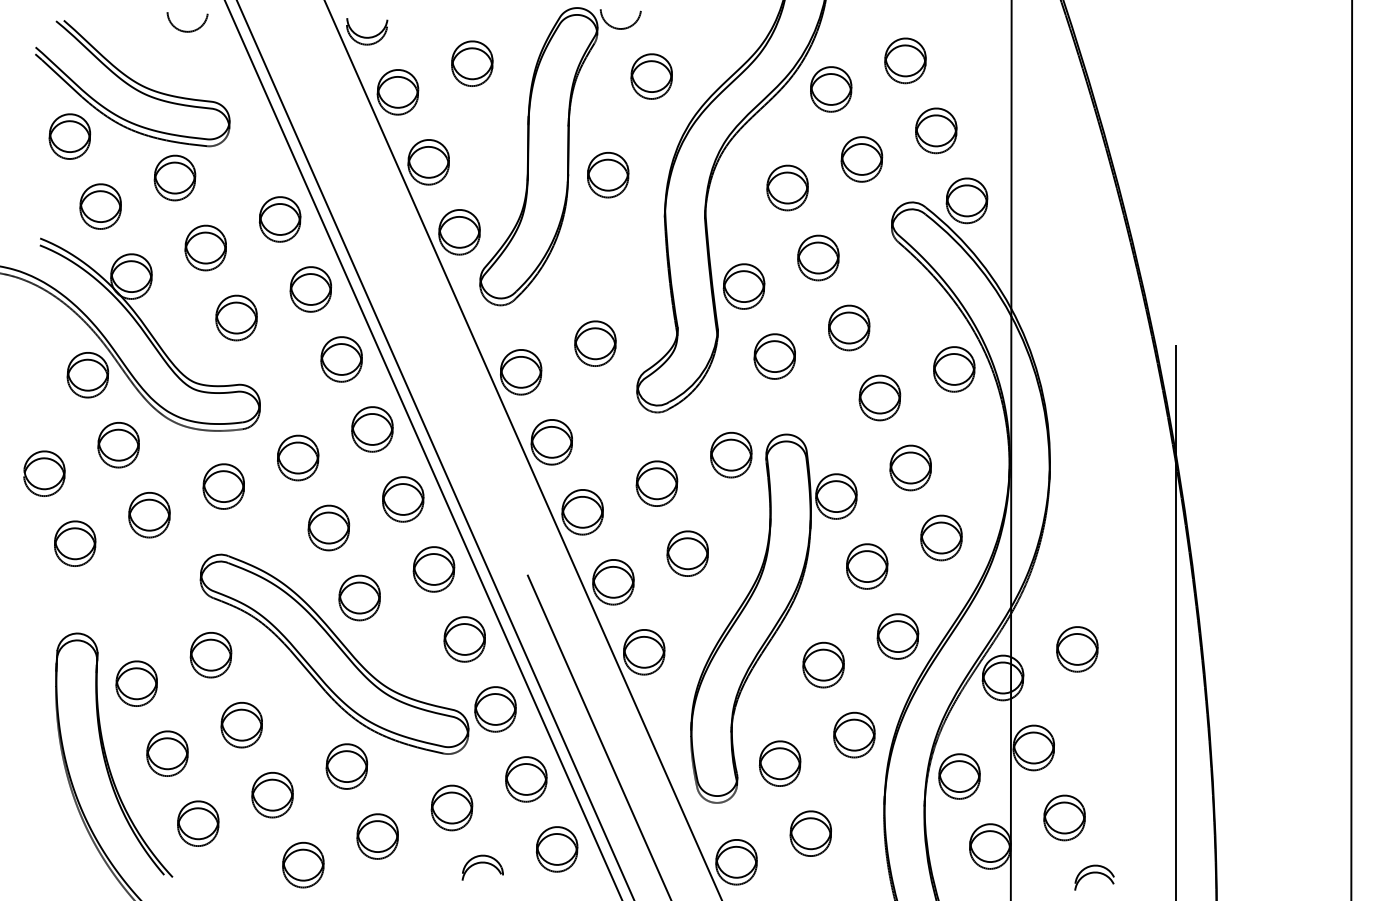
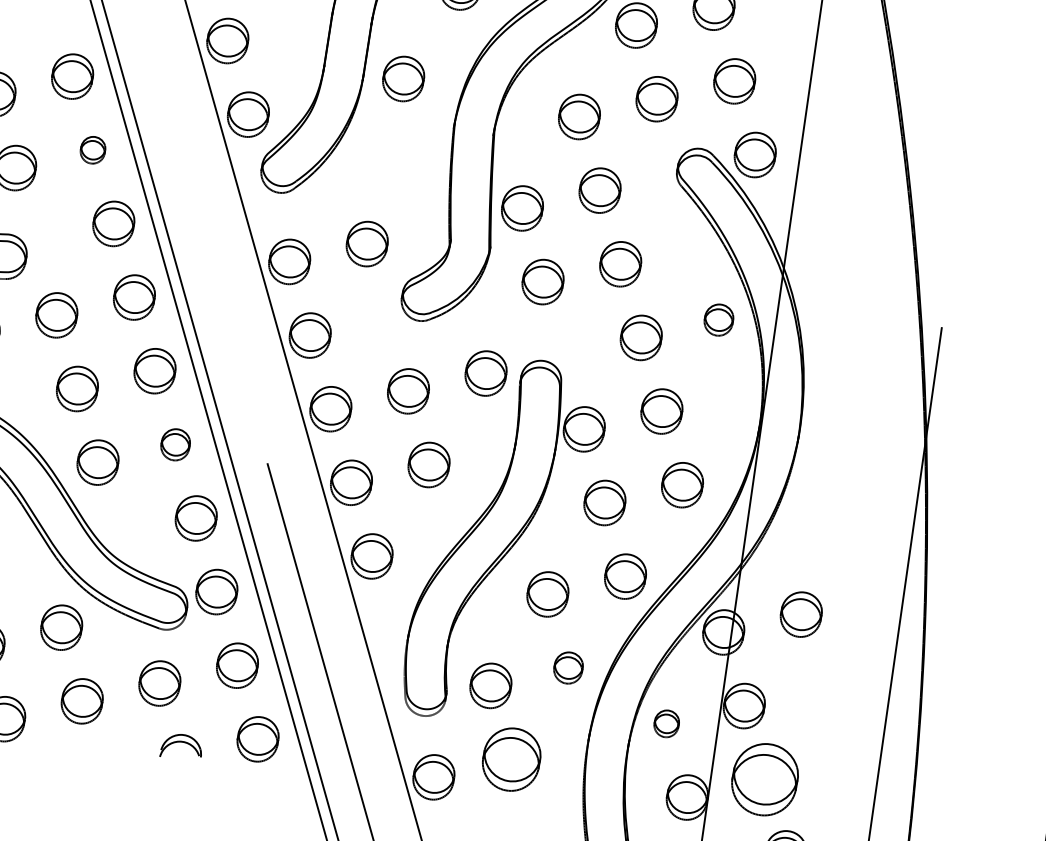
part: (310, 289) -> (92, 150), size x0.6
part: (954, 369) -> (719, 320), size x0.7
part: (433, 569) -> (175, 444), size x0.7
part: (854, 734) -> (568, 667), size x0.7
part: (959, 776) -> (666, 723), size x0.6
part: (1064, 817) -> (764, 779), size x1.6
part: (810, 833) -> (511, 759), size x1.4

